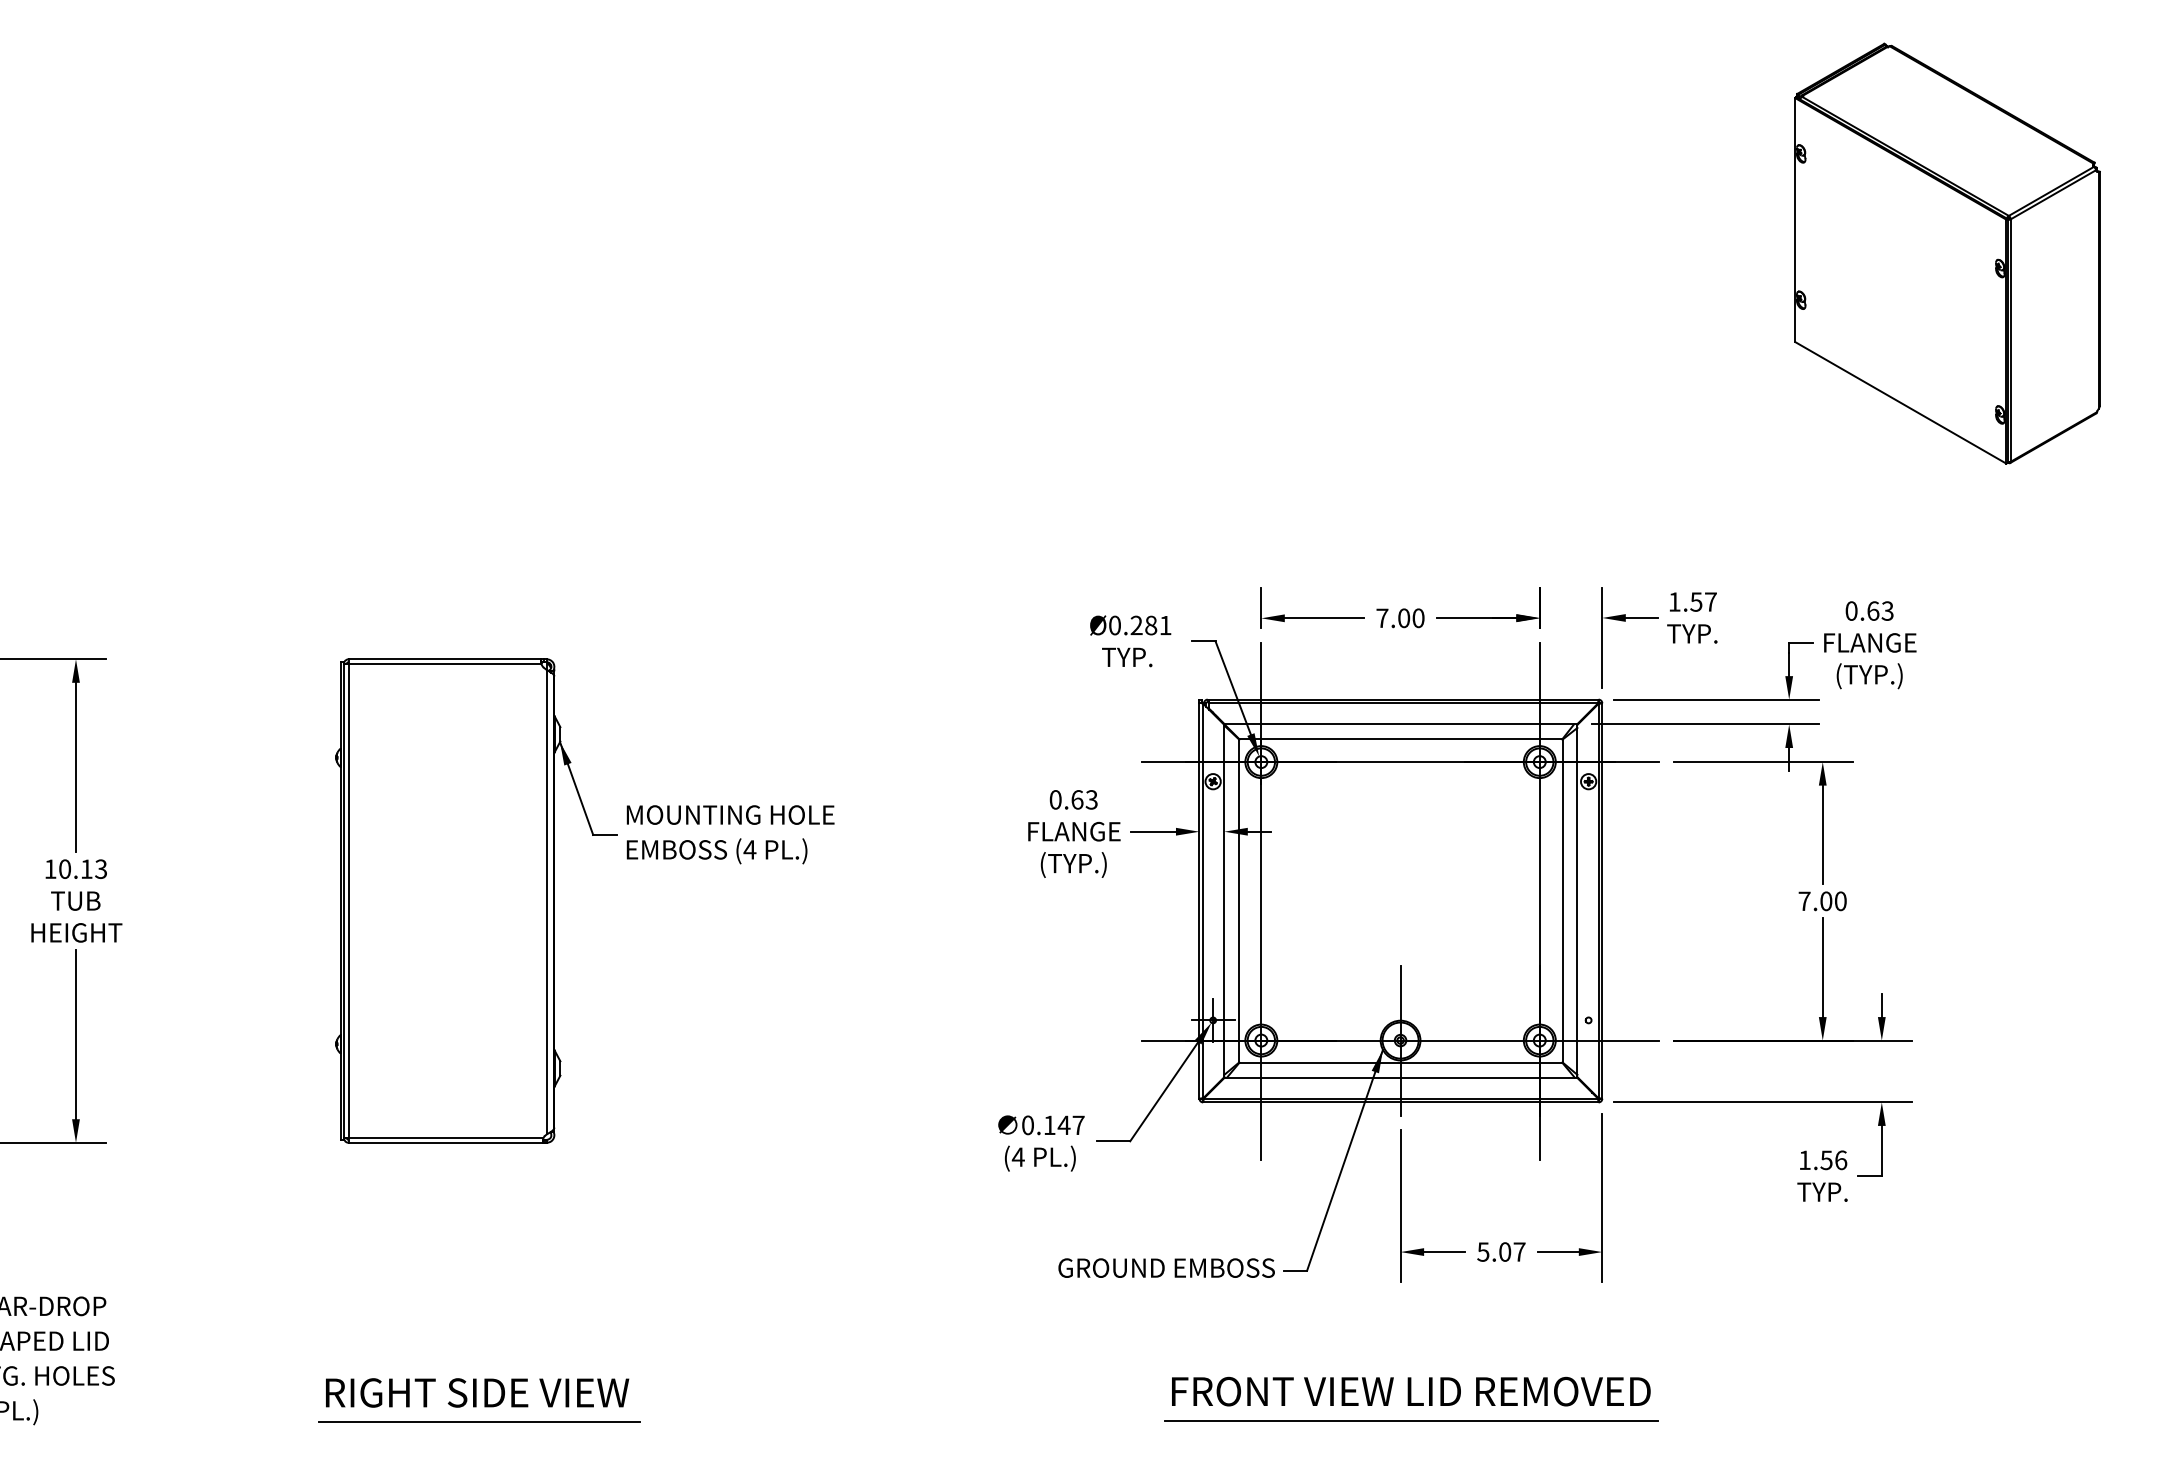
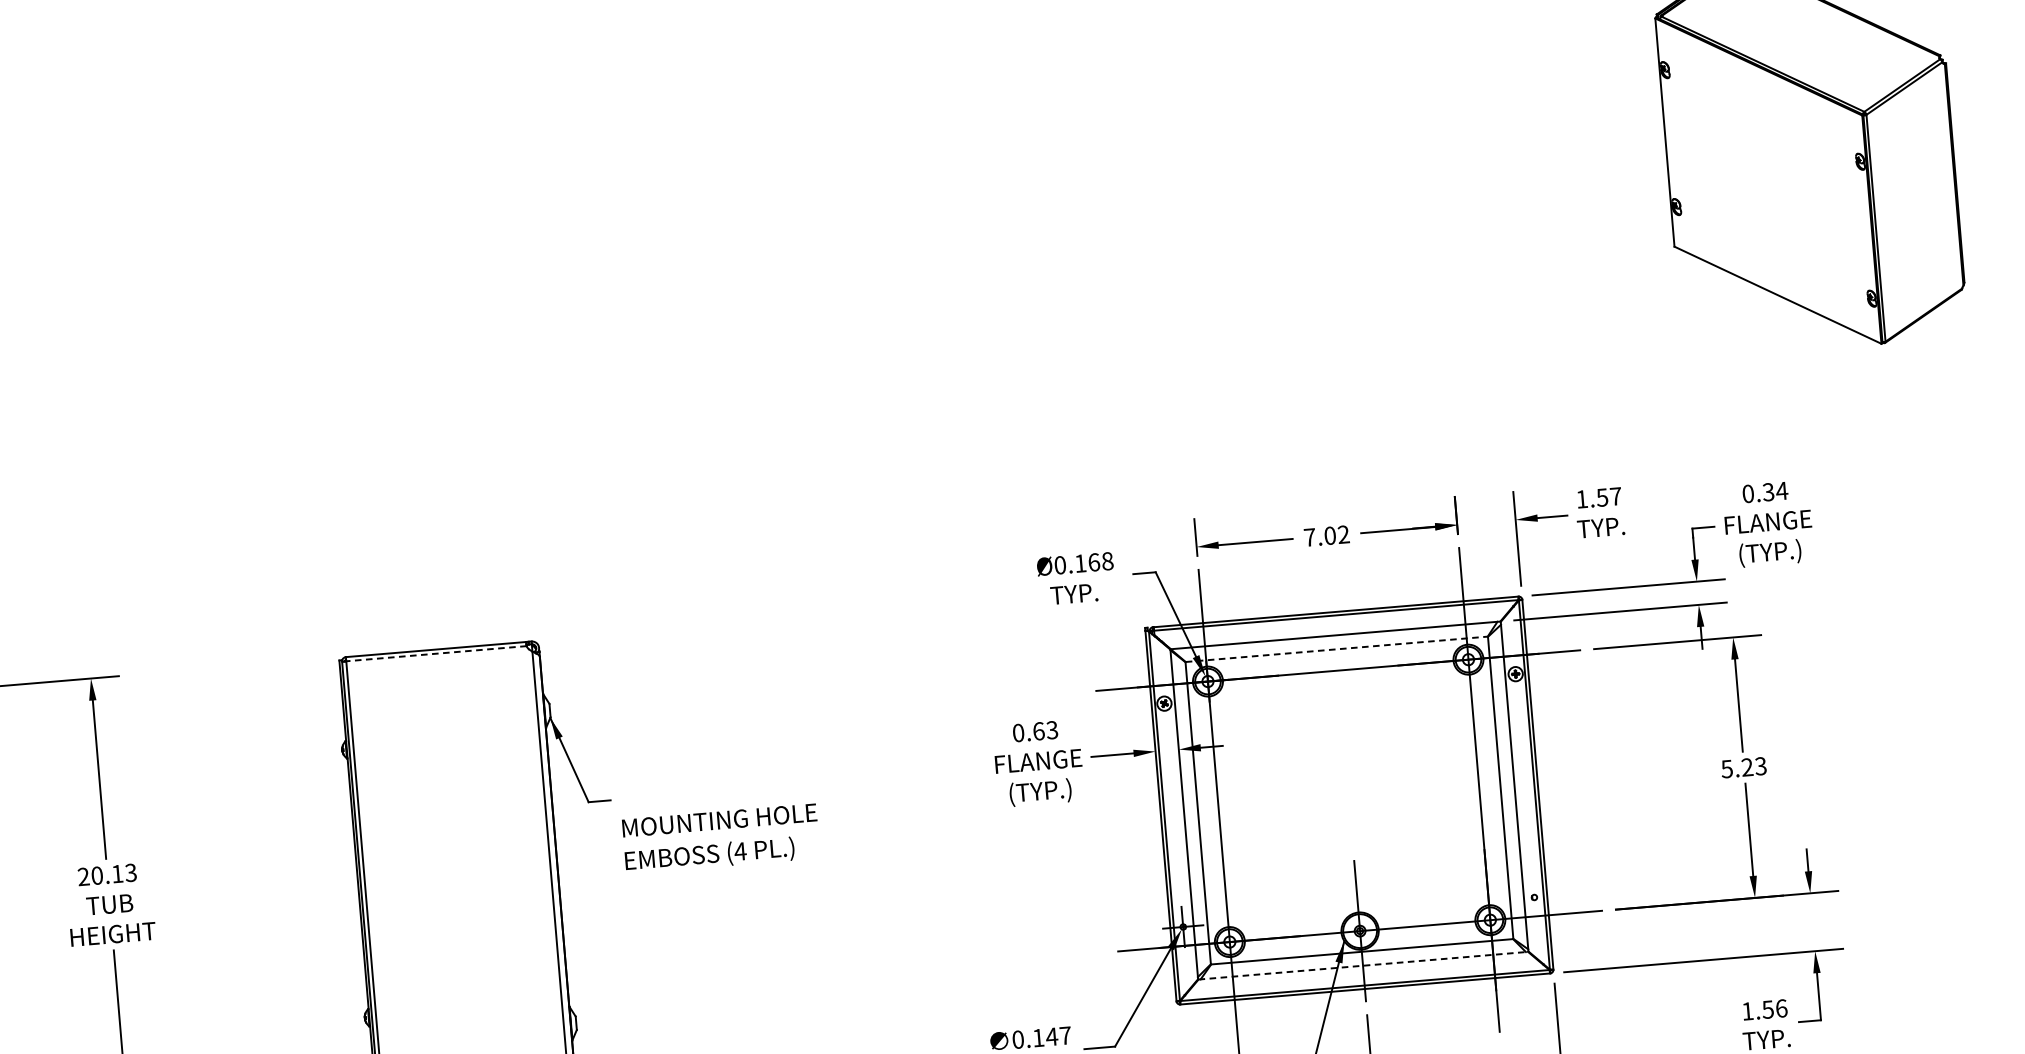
text: (1880, 610) -> (1775, 491), 0.63 -> 0.34
text: (1418, 618) -> (1343, 534), 7.00 -> 7.02
text: (1150, 625) -> (1093, 562), Ø0.281 -> Ø0.168
line: (444, 663) -> (436, 653), solid -> dashed
line: (1401, 739) -> (1337, 649), solid -> dashed
text: (730, 834) -> (721, 838), moved
text: (50, 868) -> (83, 876), 10.13 -> 20.13
text: (1822, 901) -> (1743, 767), 7.00 -> 5.23
line: (1401, 1077) -> (1363, 965), solid -> dashed

